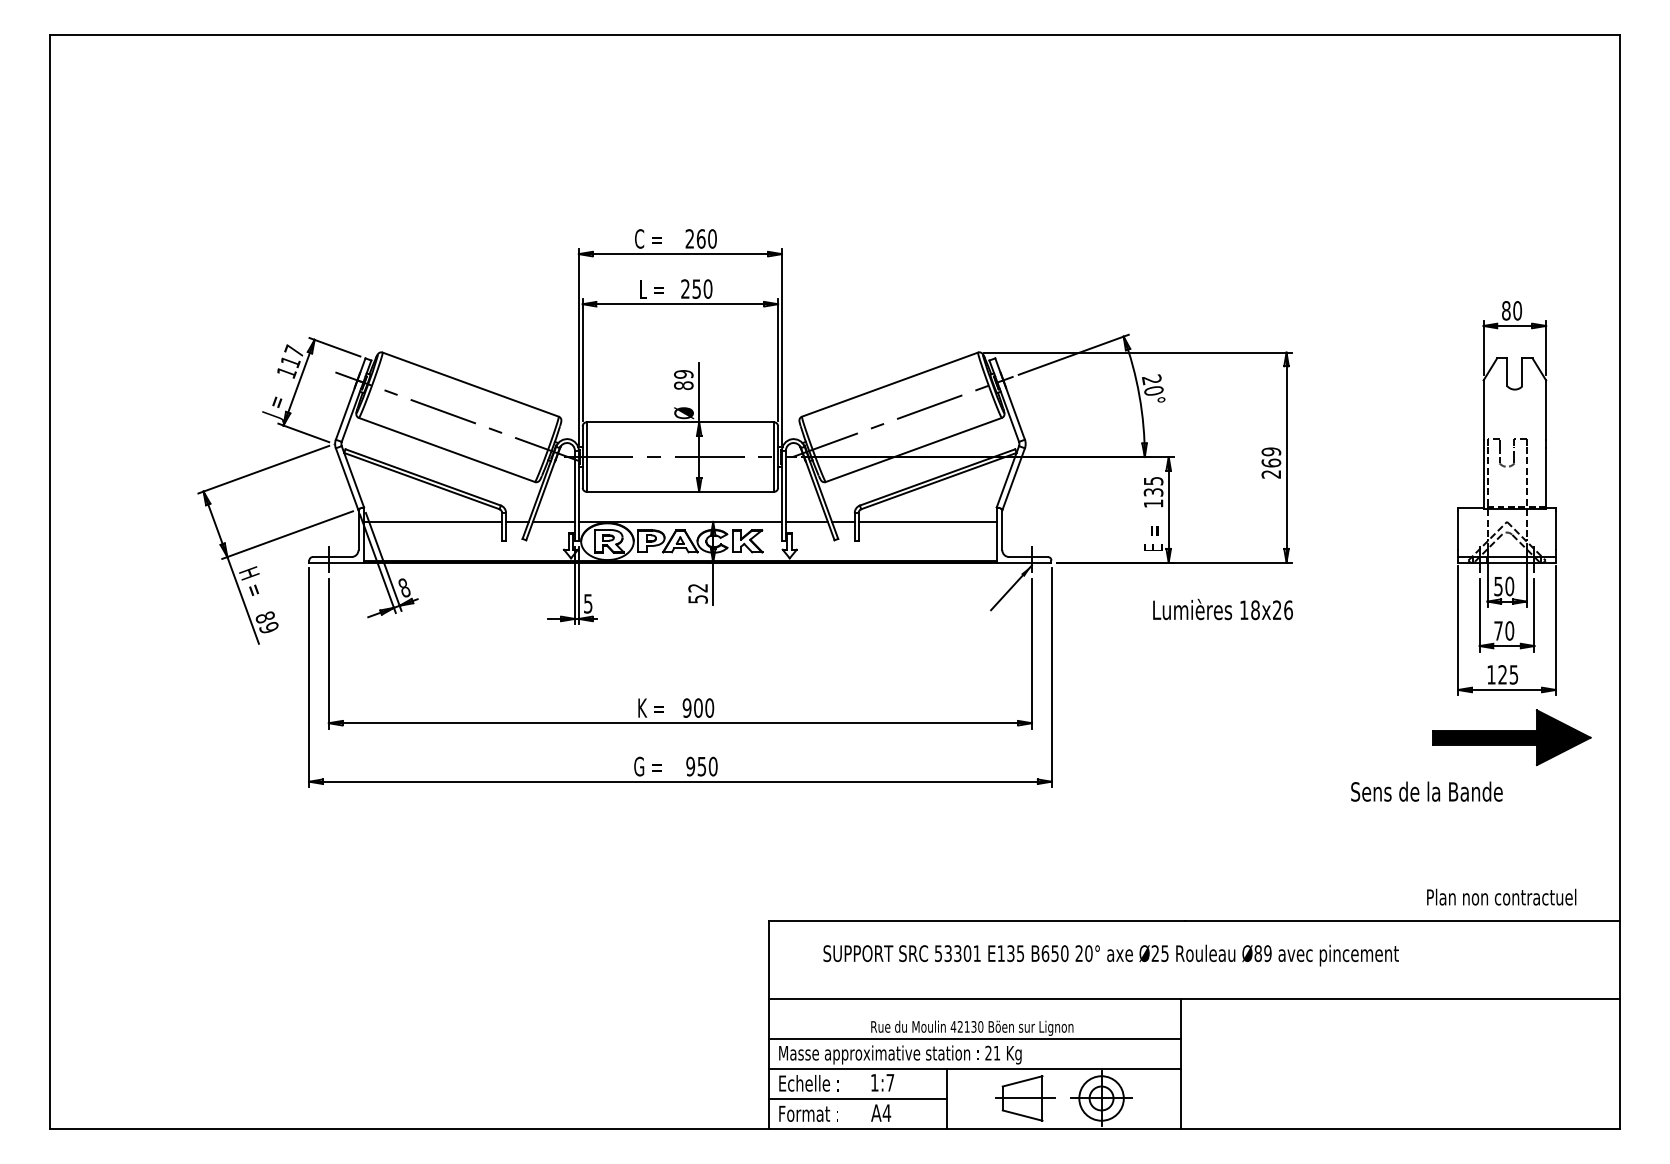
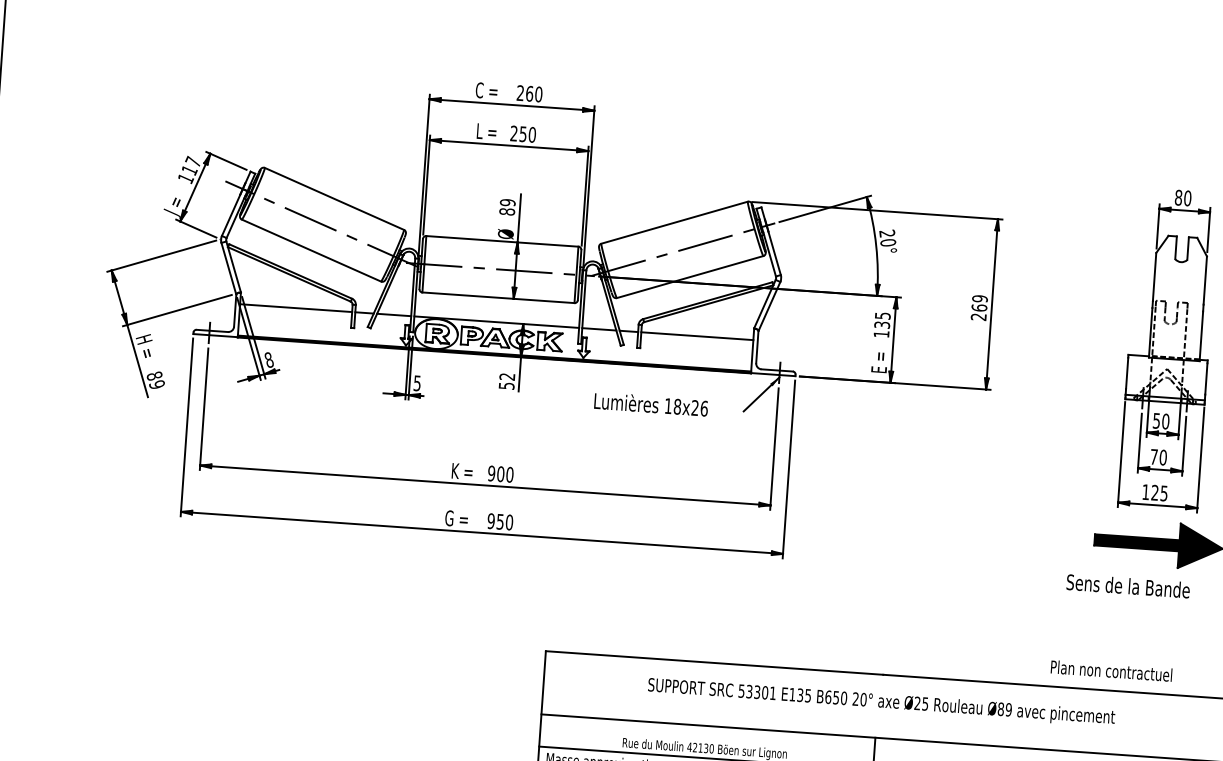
text: (1222, 609) -> (650, 404), moved
text: (1426, 791) -> (1127, 586), moved
text: (1501, 896) -> (1111, 670), moved
text: (1110, 955) -> (881, 702), moved

